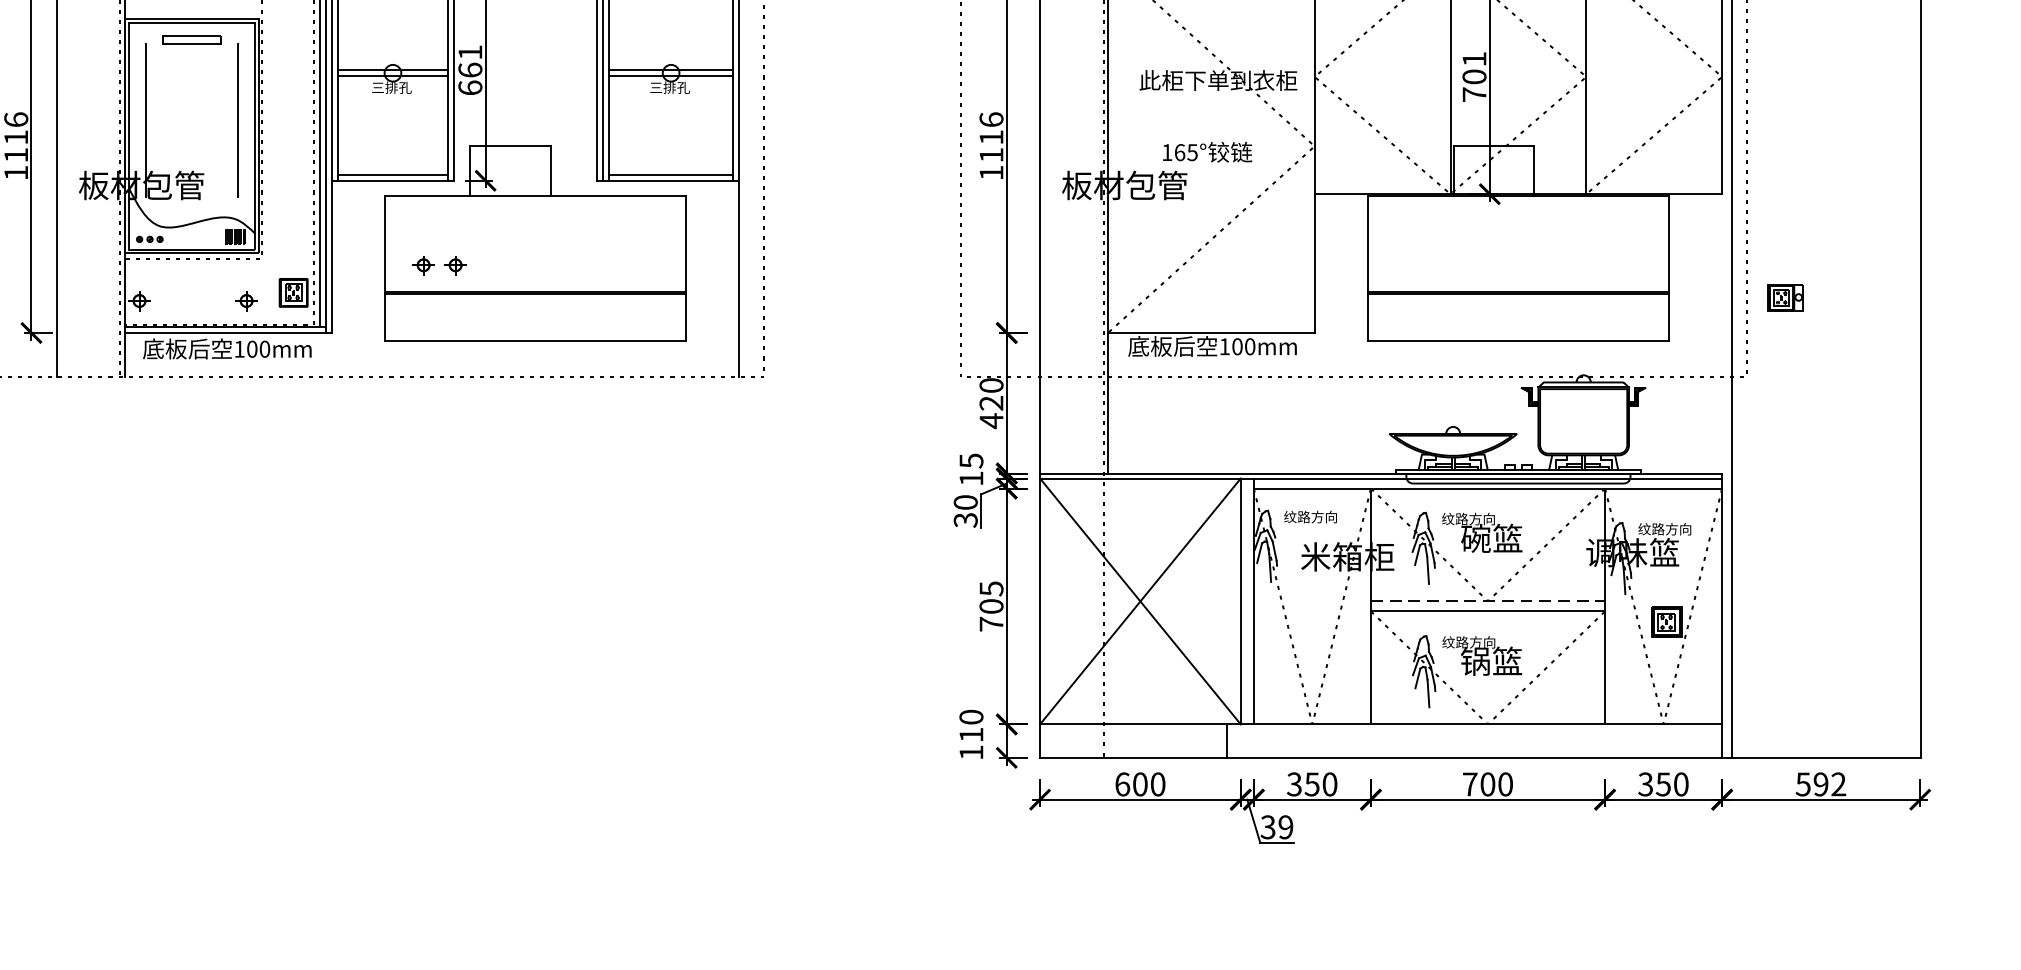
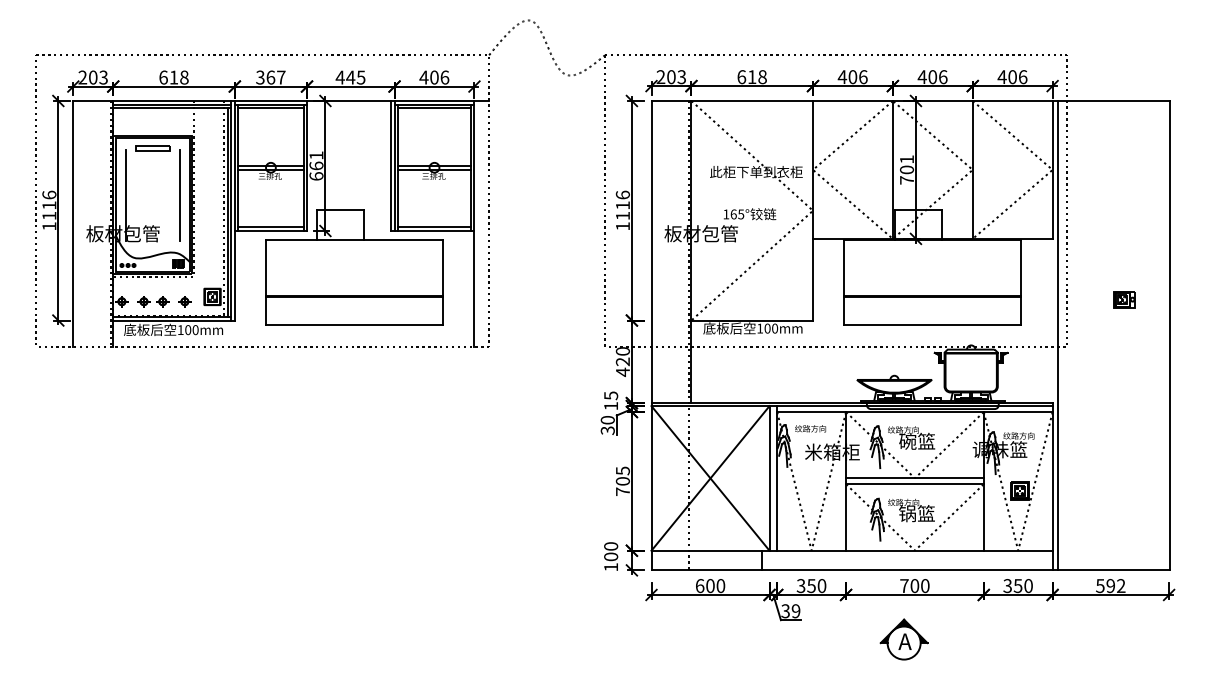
part: (439, 264) -> (153, 301), moved
part: (1784, 297) -> (1124, 299), moved
line: (1487, 601) -> (914, 478), dashed -> solid
text: (972, 734) -> (611, 556), 110 -> 100
part: (1468, 875) -> (903, 639), added

